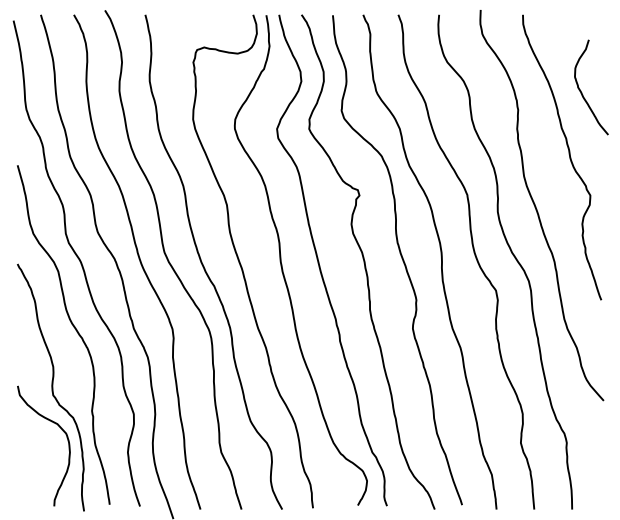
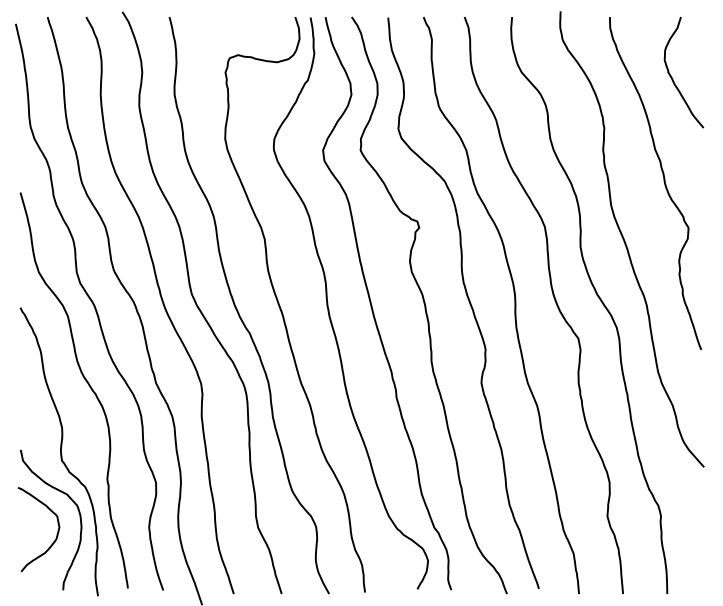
curve: (582, 92) -> (673, 78), moved
curve: (48, 457) -> (56, 533), added

